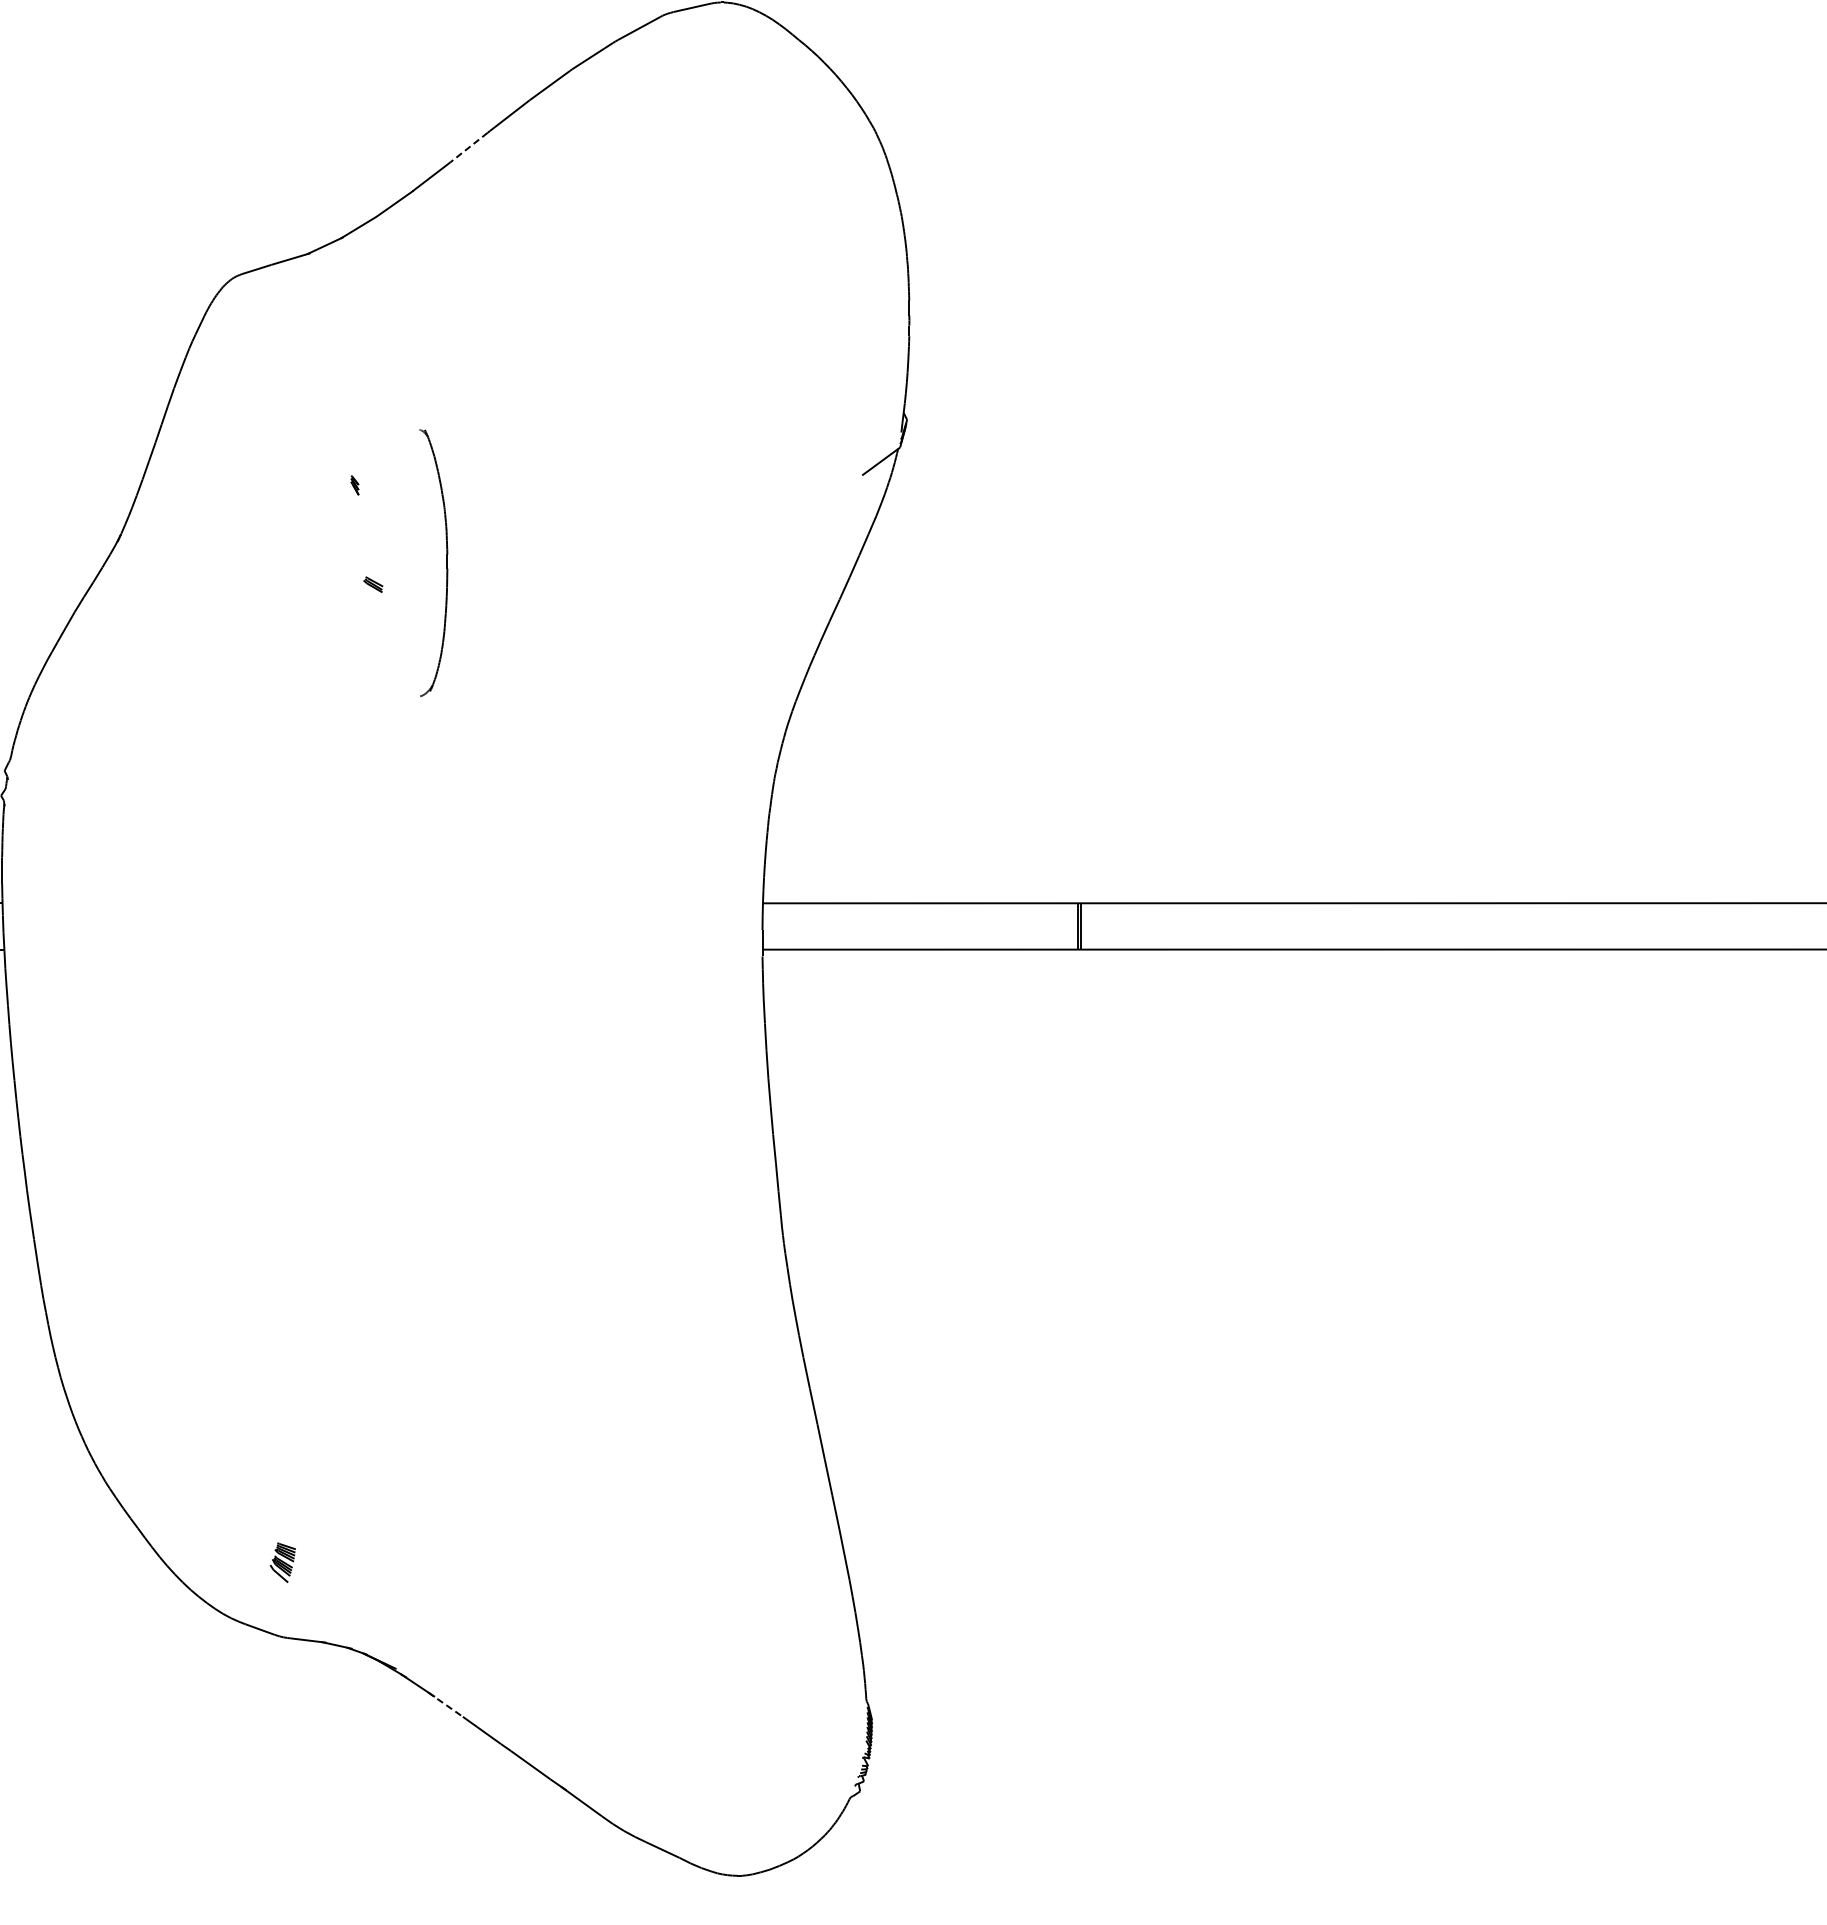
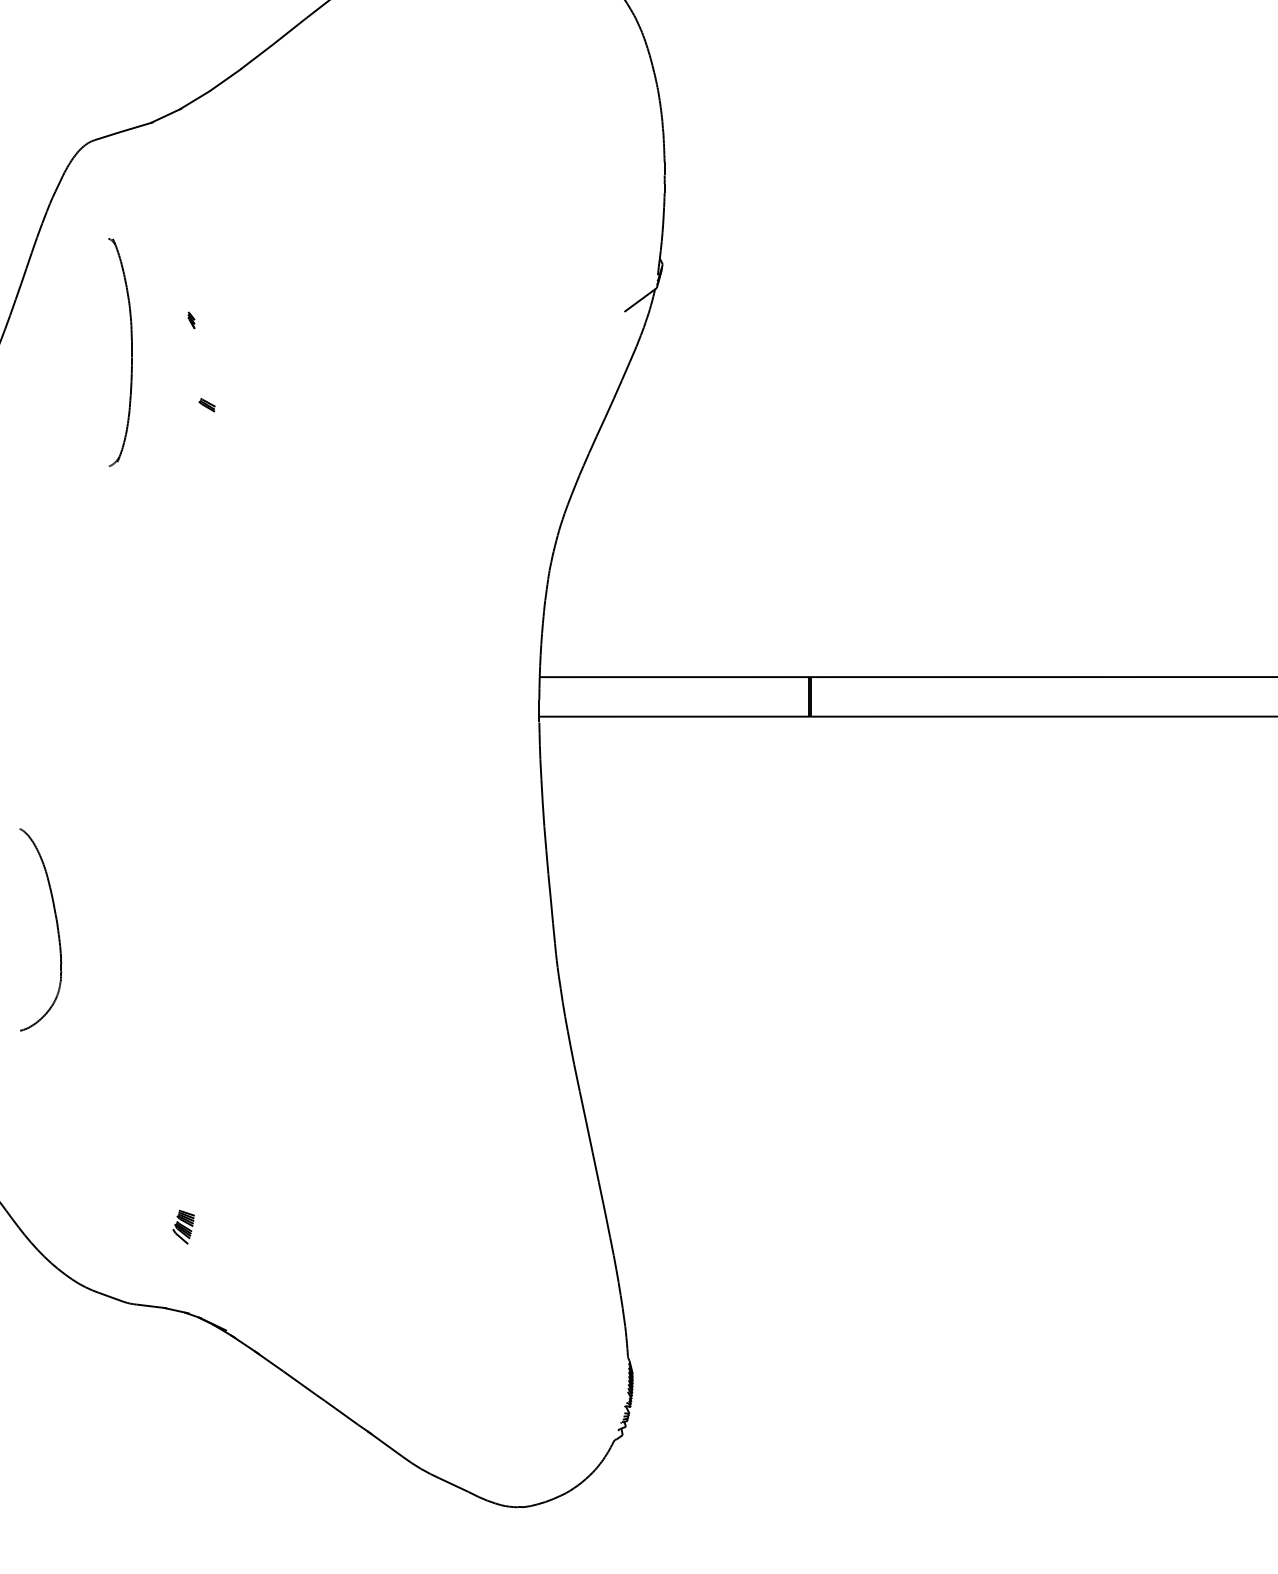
line: (469, 147) -> (289, 31), dashed -> solid
part: (446, 563) -> (131, 352), moved
part: (197, 1199) -> (57, 929), added
part: (282, 1562) -> (183, 1227), moved
line: (446, 1704) -> (269, 1361), dashed -> solid

